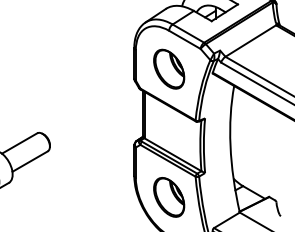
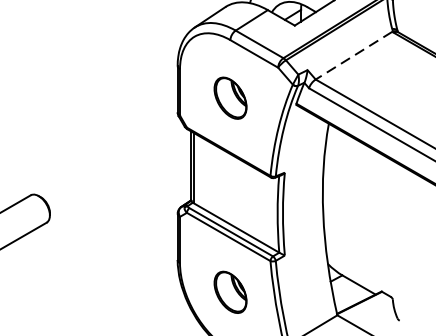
line: (250, 41) -> (353, 56), solid -> dashed
part: (169, 68) -> (230, 97), size x0.7
part: (169, 197) -> (230, 292), size x0.7

